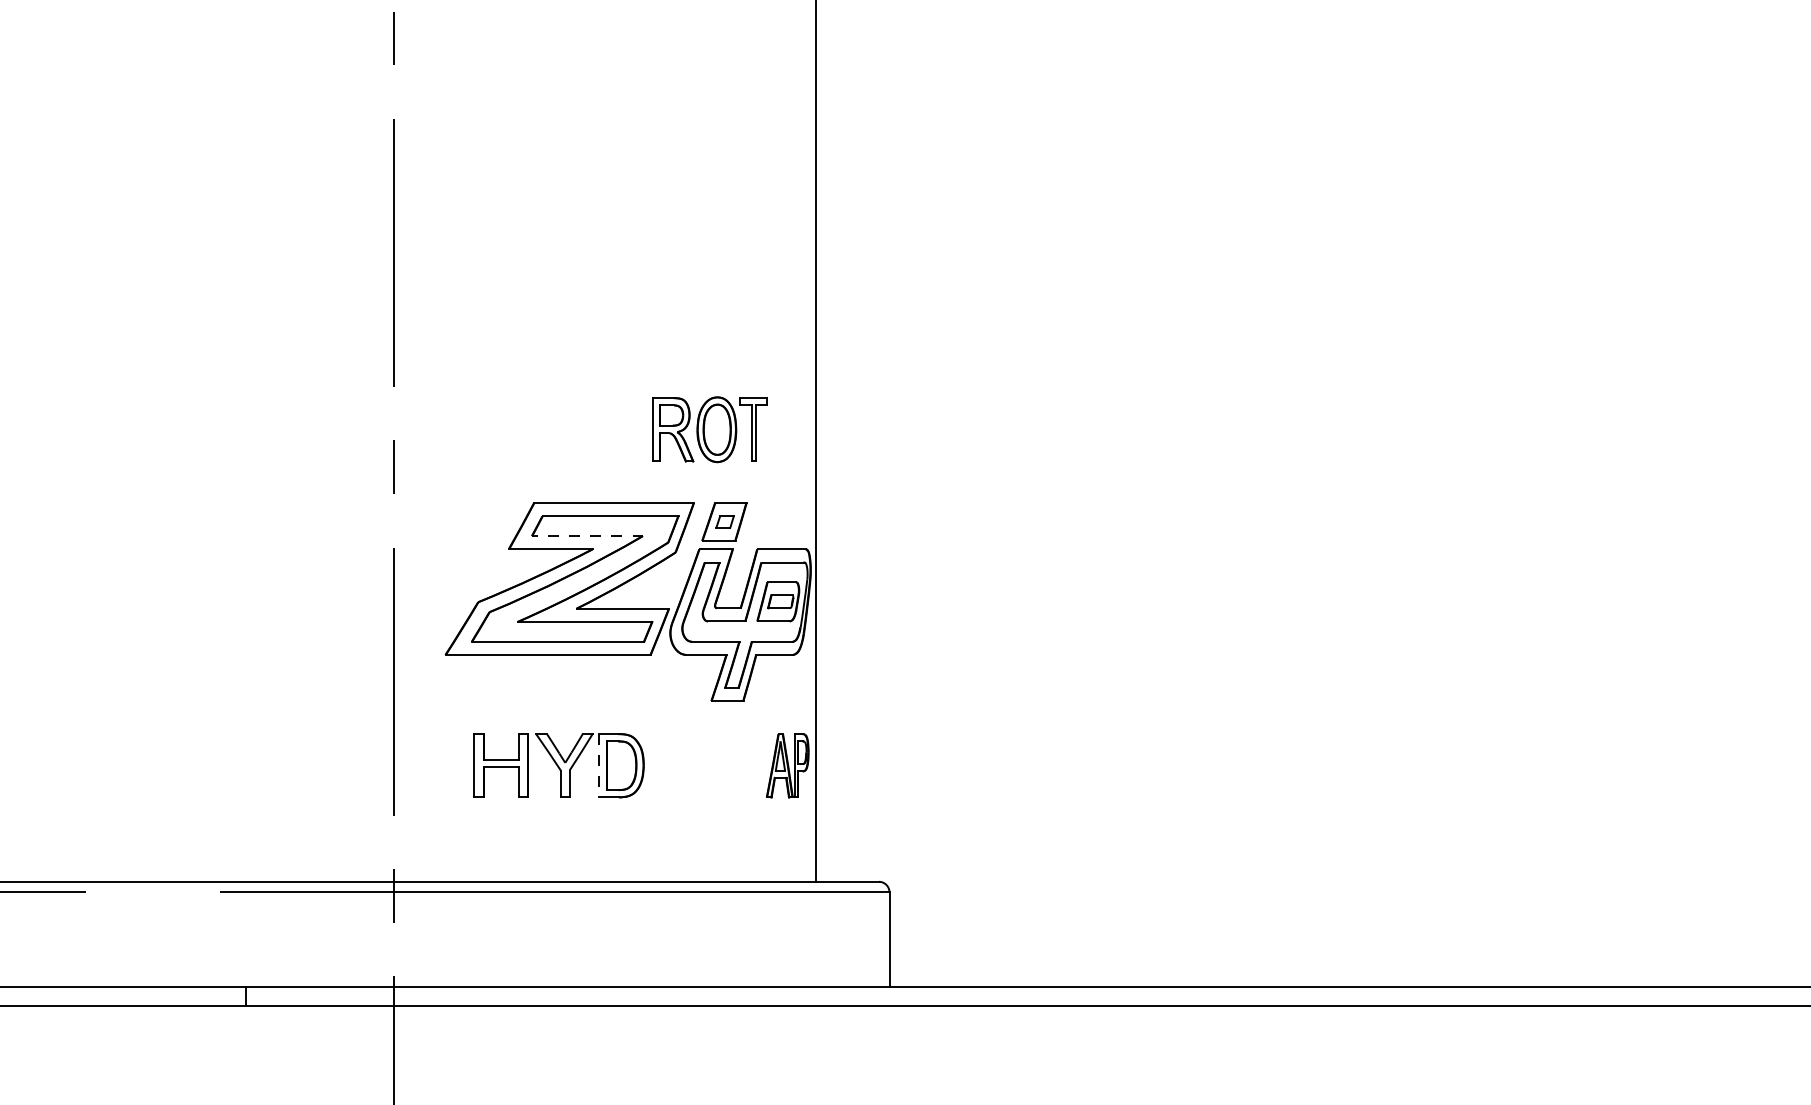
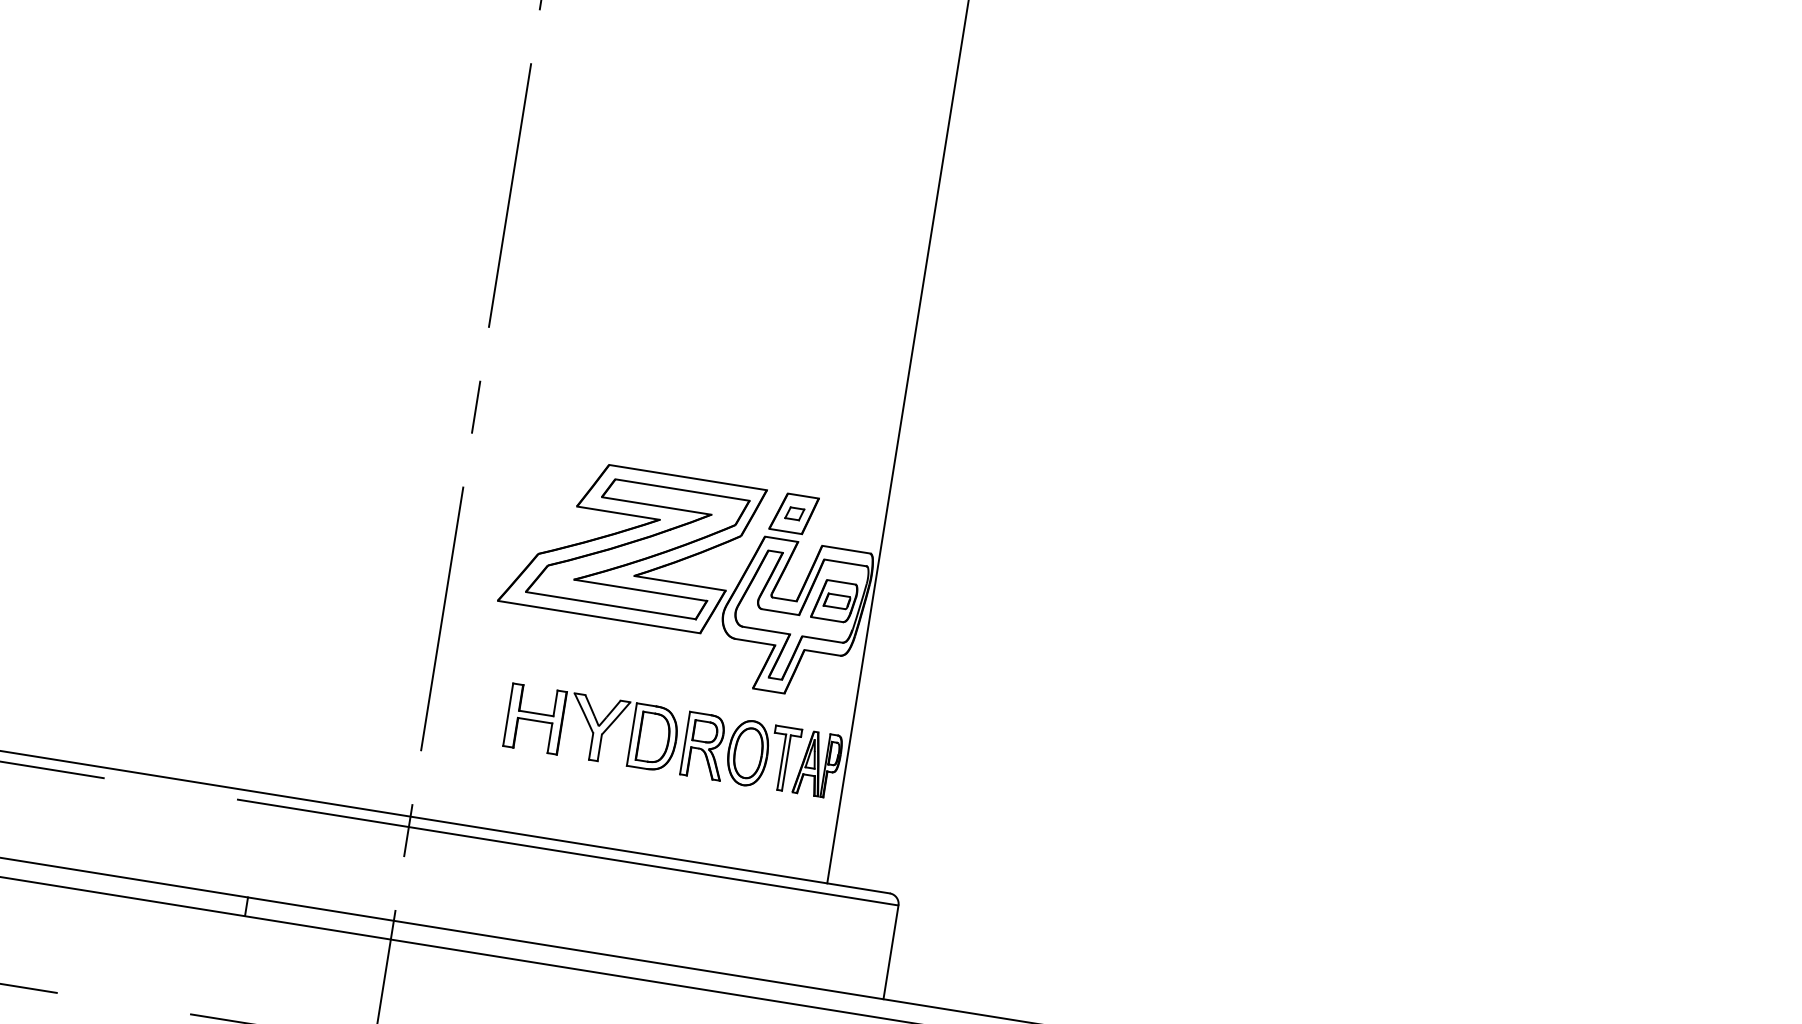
part: (709, 429) -> (740, 751), moved
line: (587, 536) -> (656, 506), dashed -> solid
line: (599, 765) -> (632, 734), dashed -> solid

